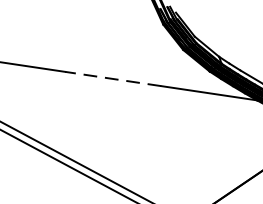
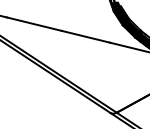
line: (112, 78) -> (85, 36), dashed -> solid

